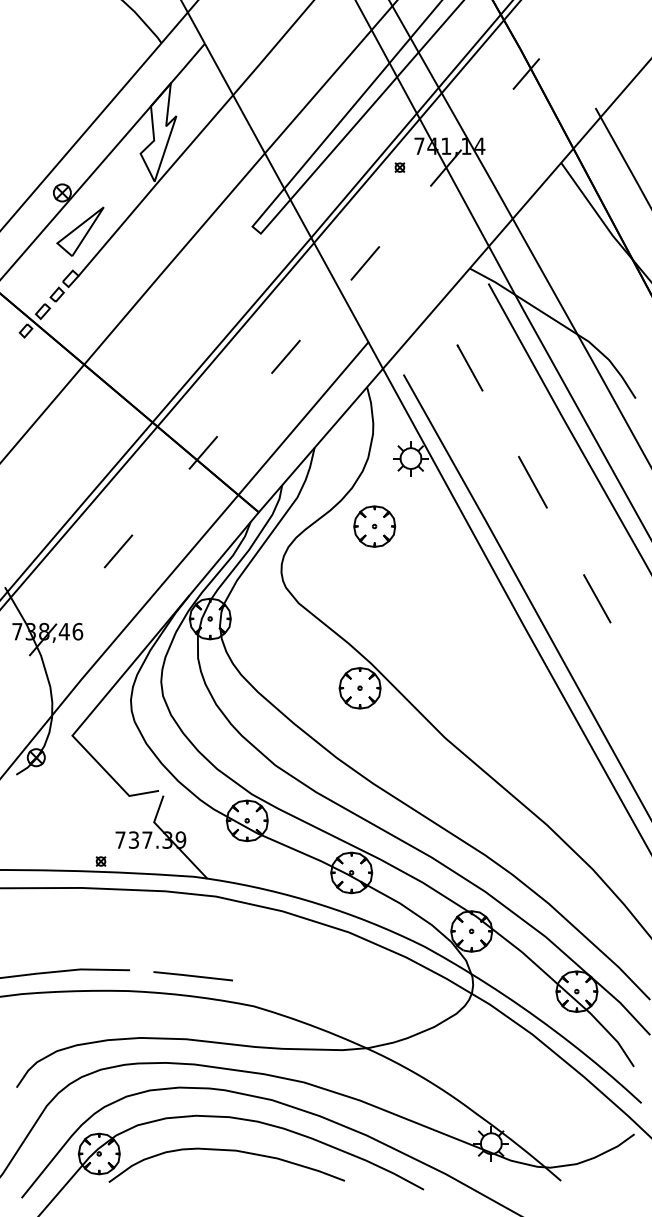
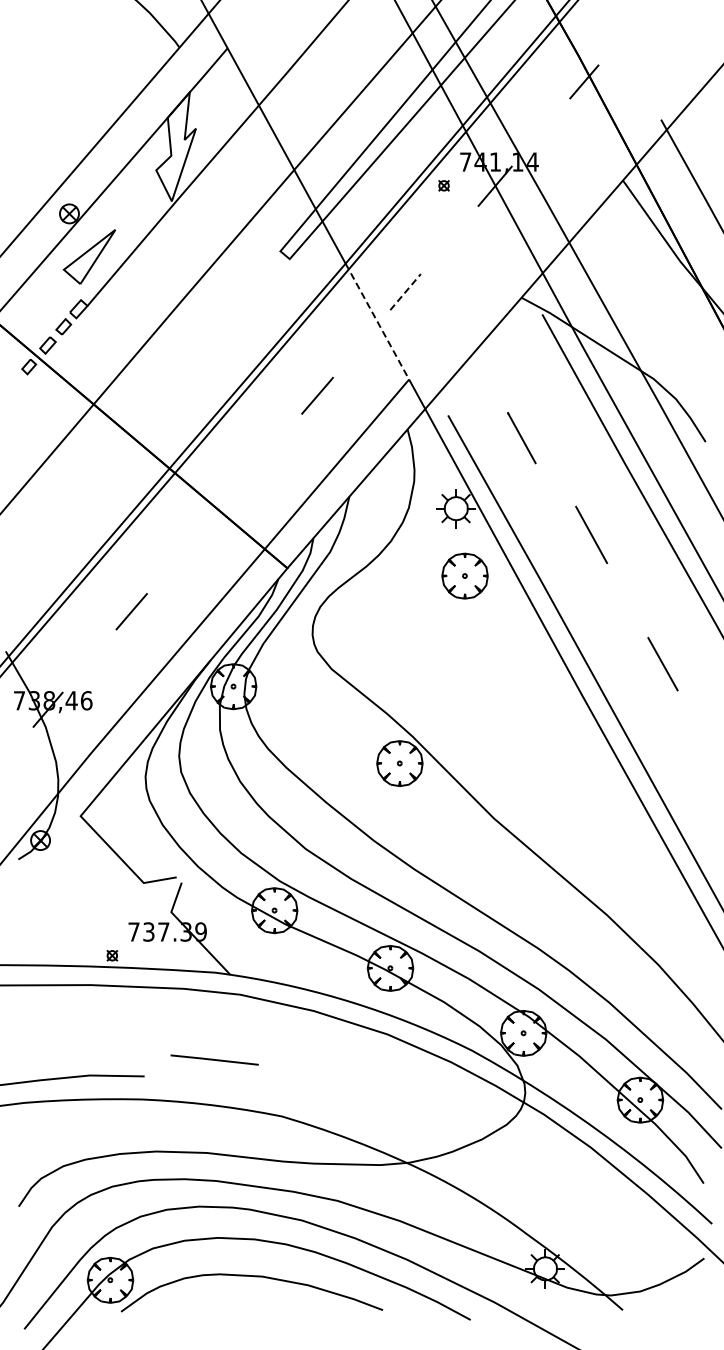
line: (365, 263) -> (405, 292), solid -> dashed
line: (339, 290) -> (377, 322), solid -> dashed
line: (469, 368) -> (521, 438), moved
line: (202, 452) -> (225, 501), removed
part: (374, 526) -> (464, 575), moved
line: (193, 975) -> (214, 1059), moved

